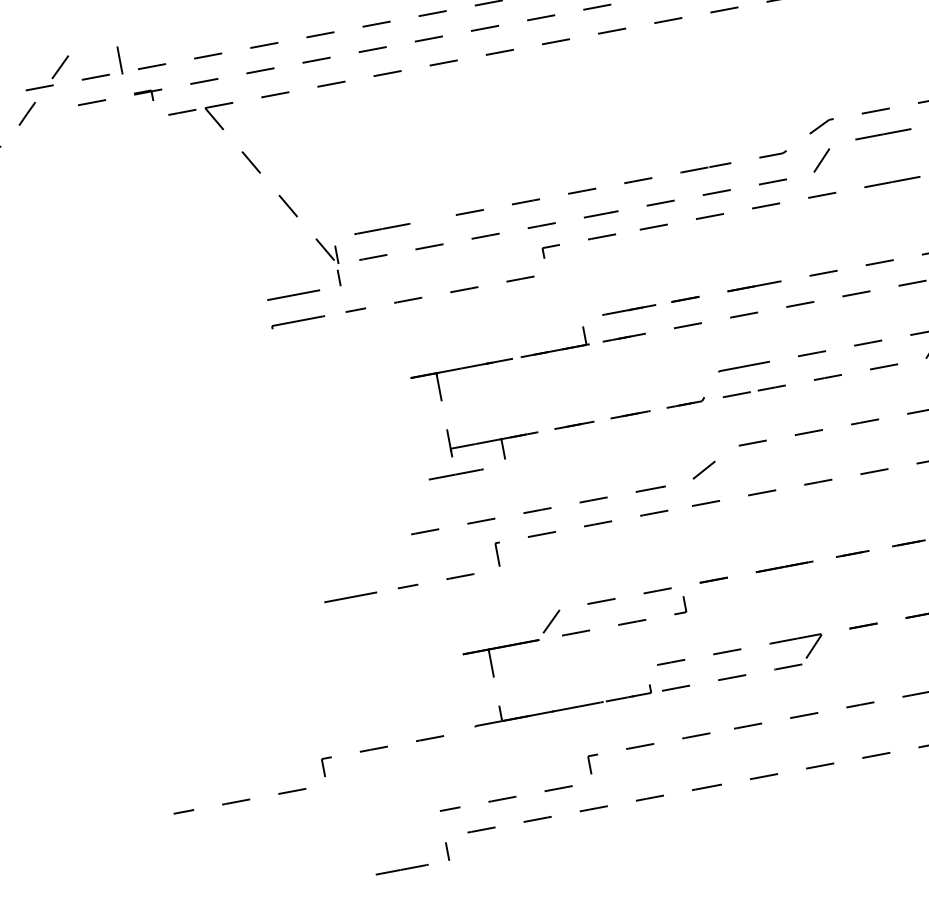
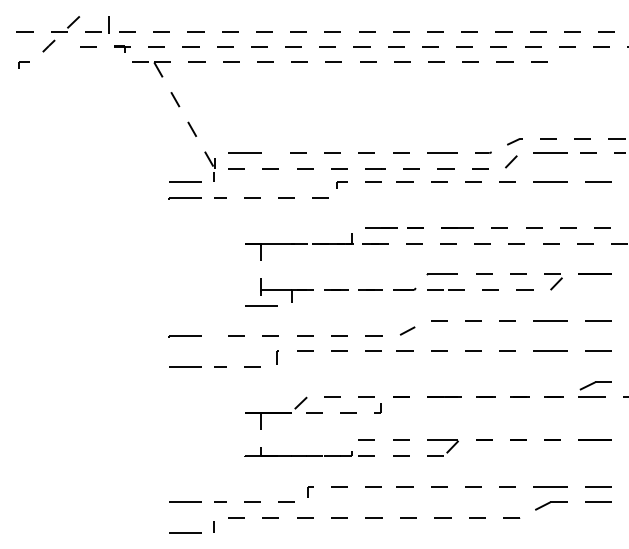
line: (339, 548) -> (184, 336), added
curve: (305, 787) -> (137, 473), removed
line: (392, 818) -> (185, 501), added

